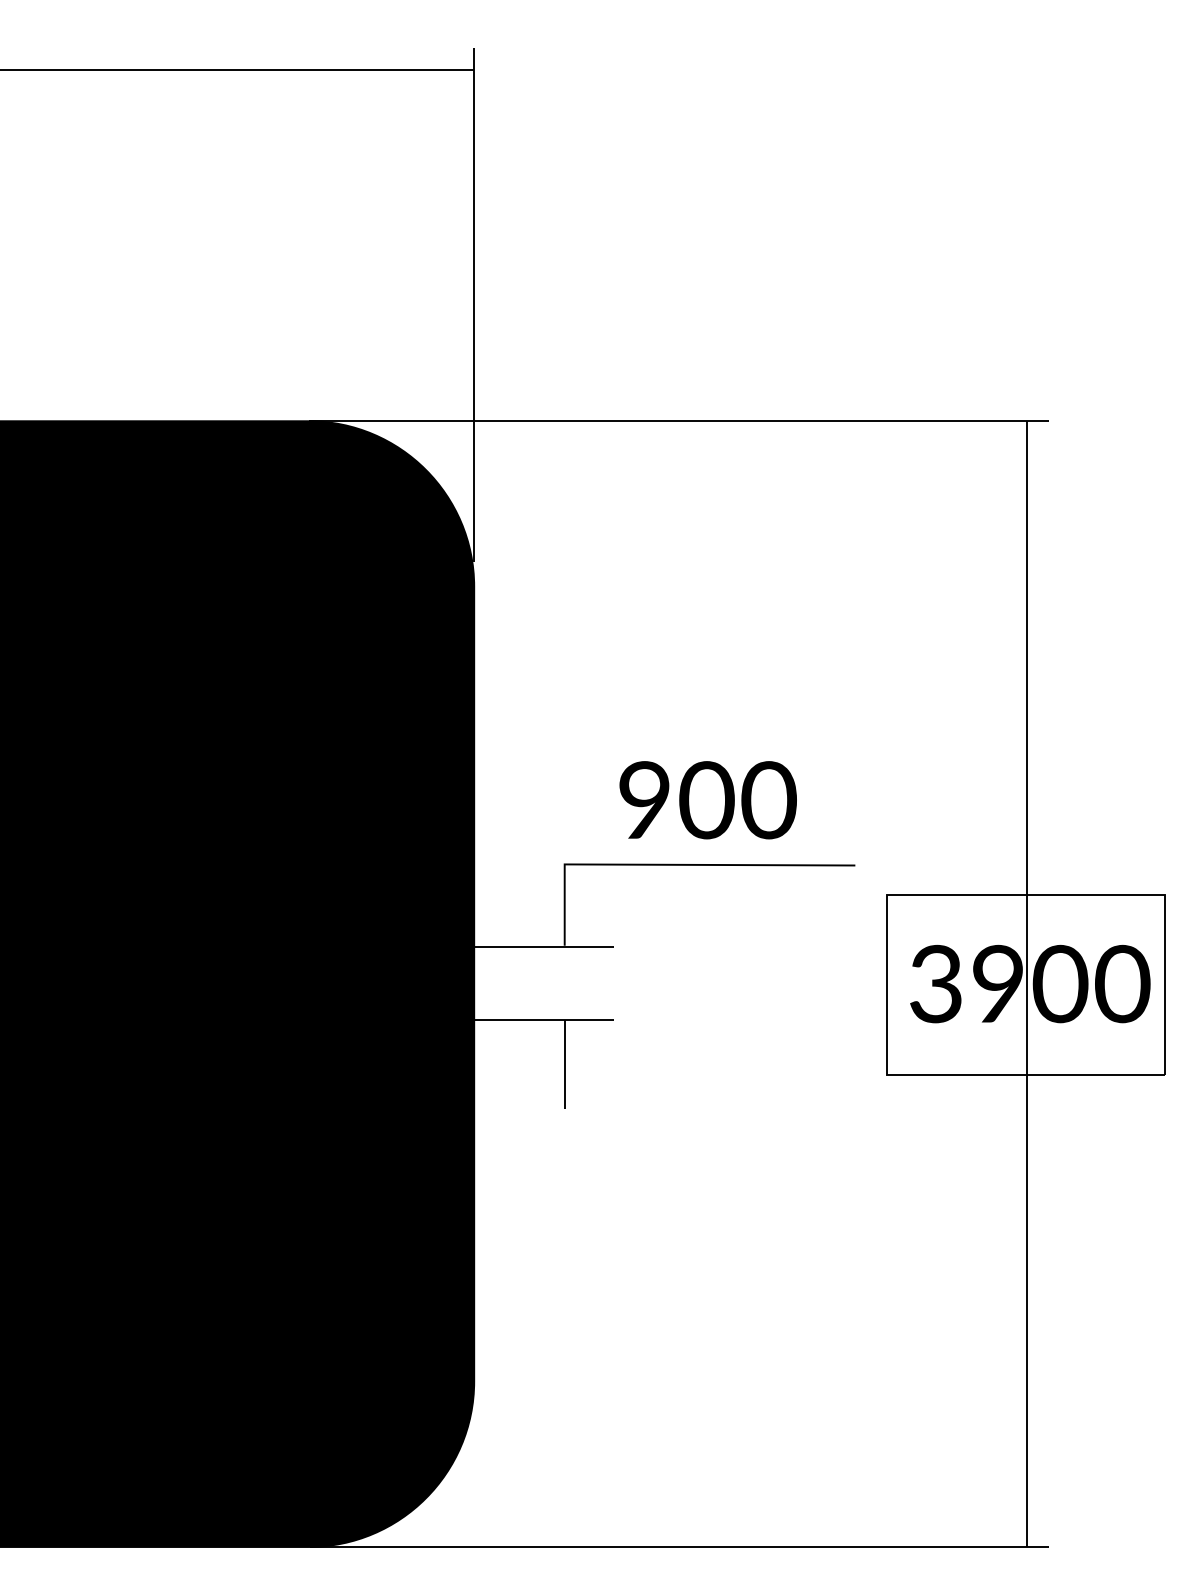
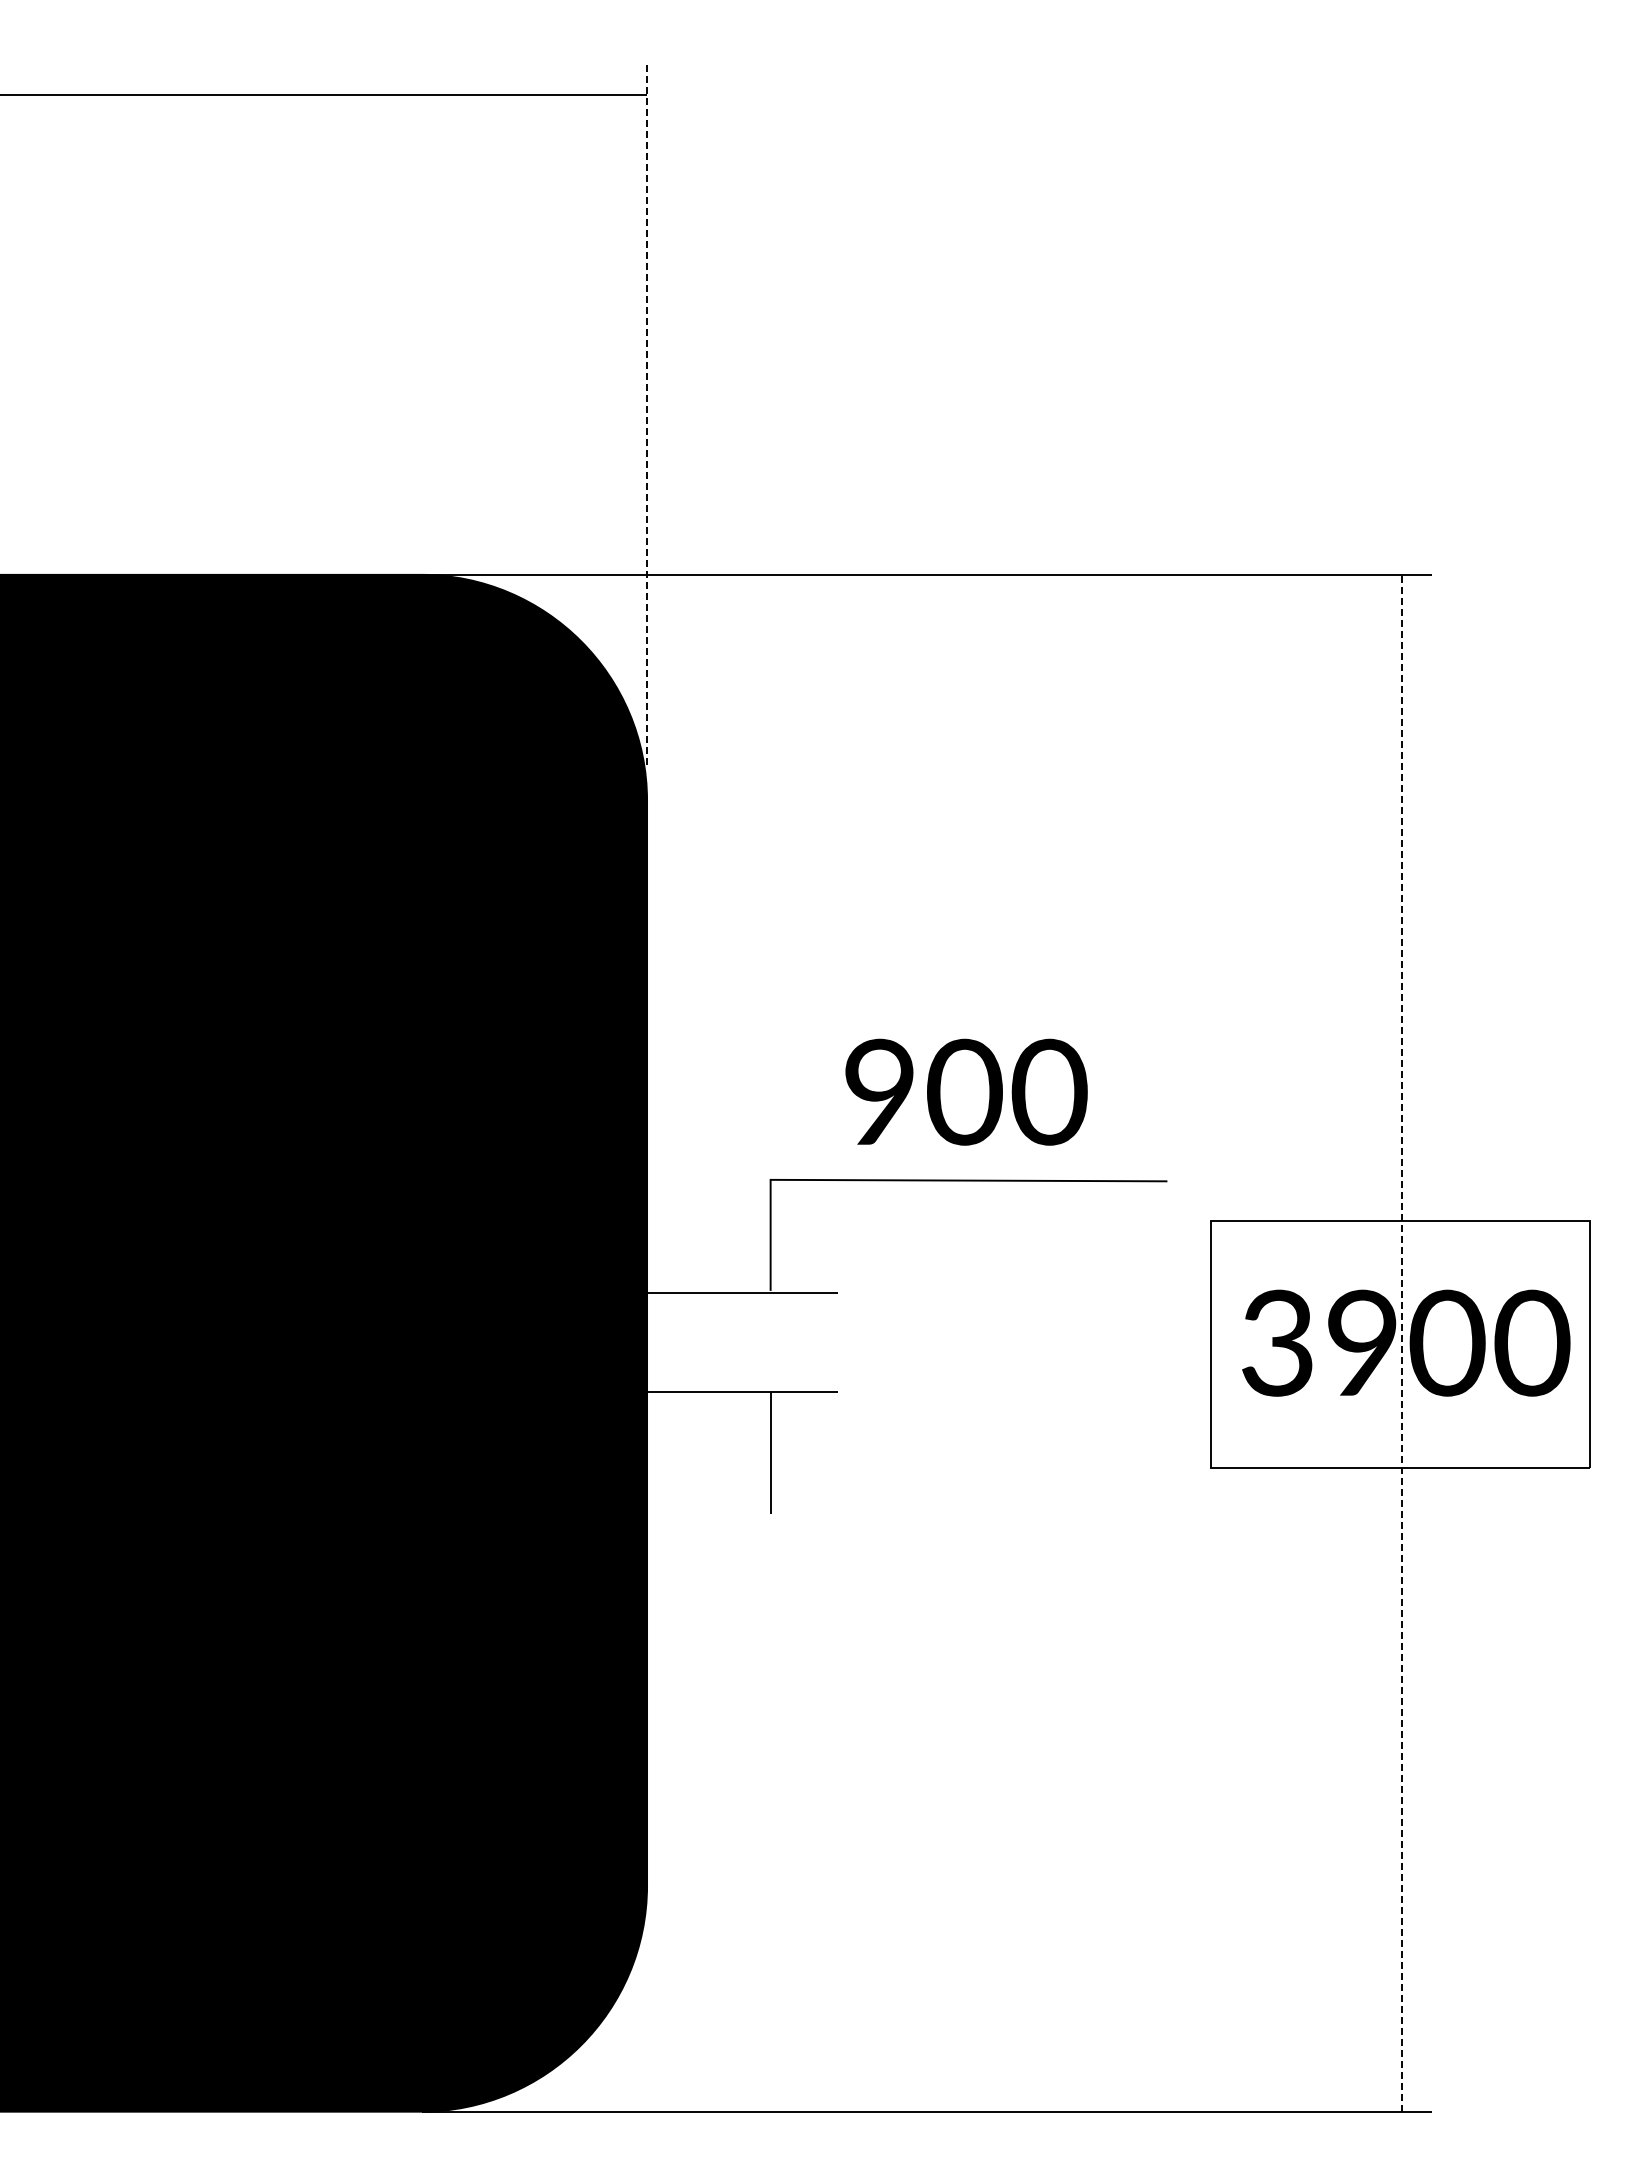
line: (474, 305) -> (647, 416), solid -> dashed
line: (1026, 983) -> (1401, 1342), solid -> dashed

